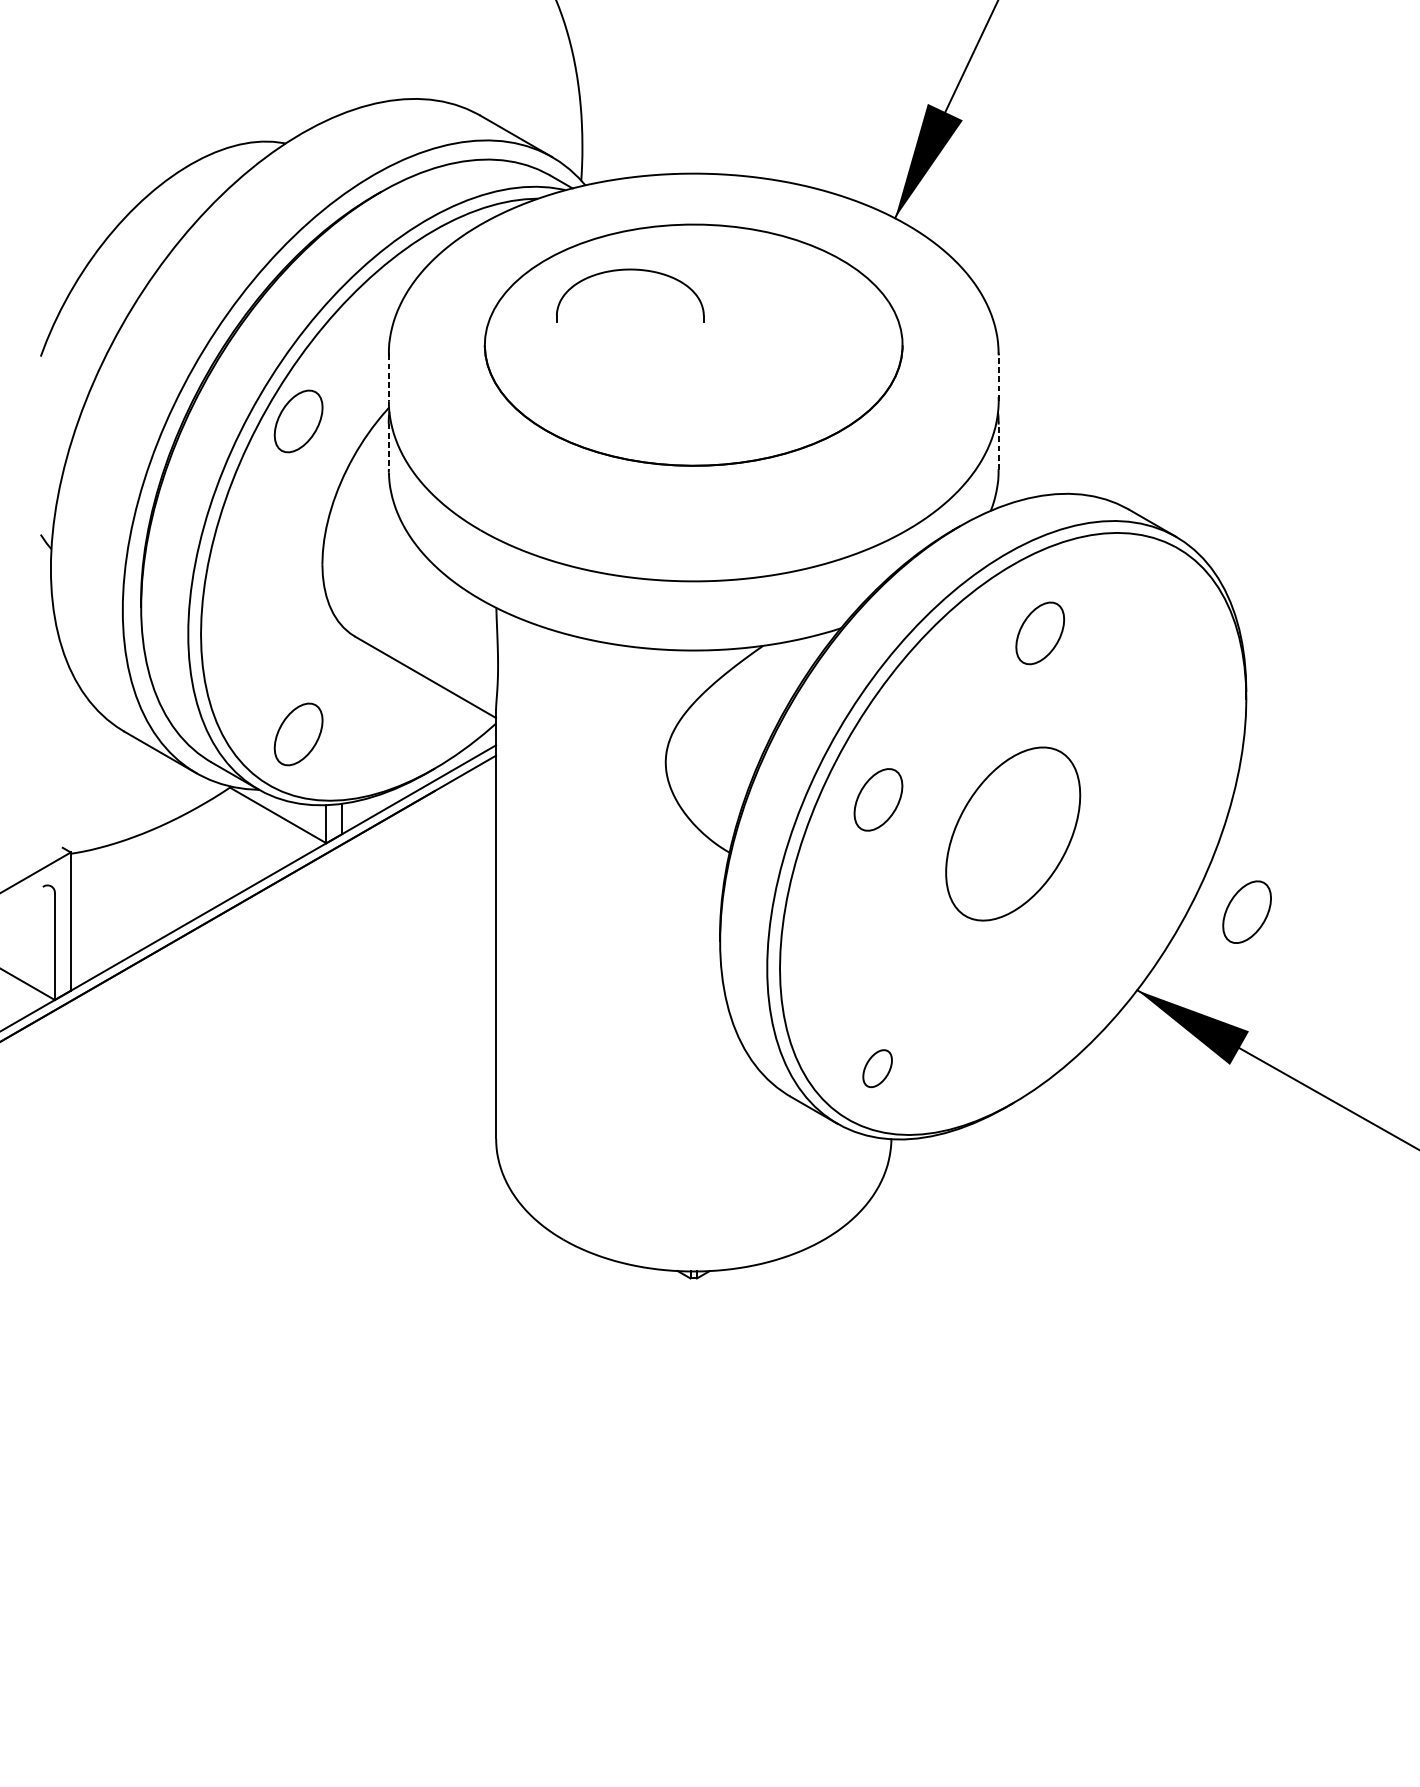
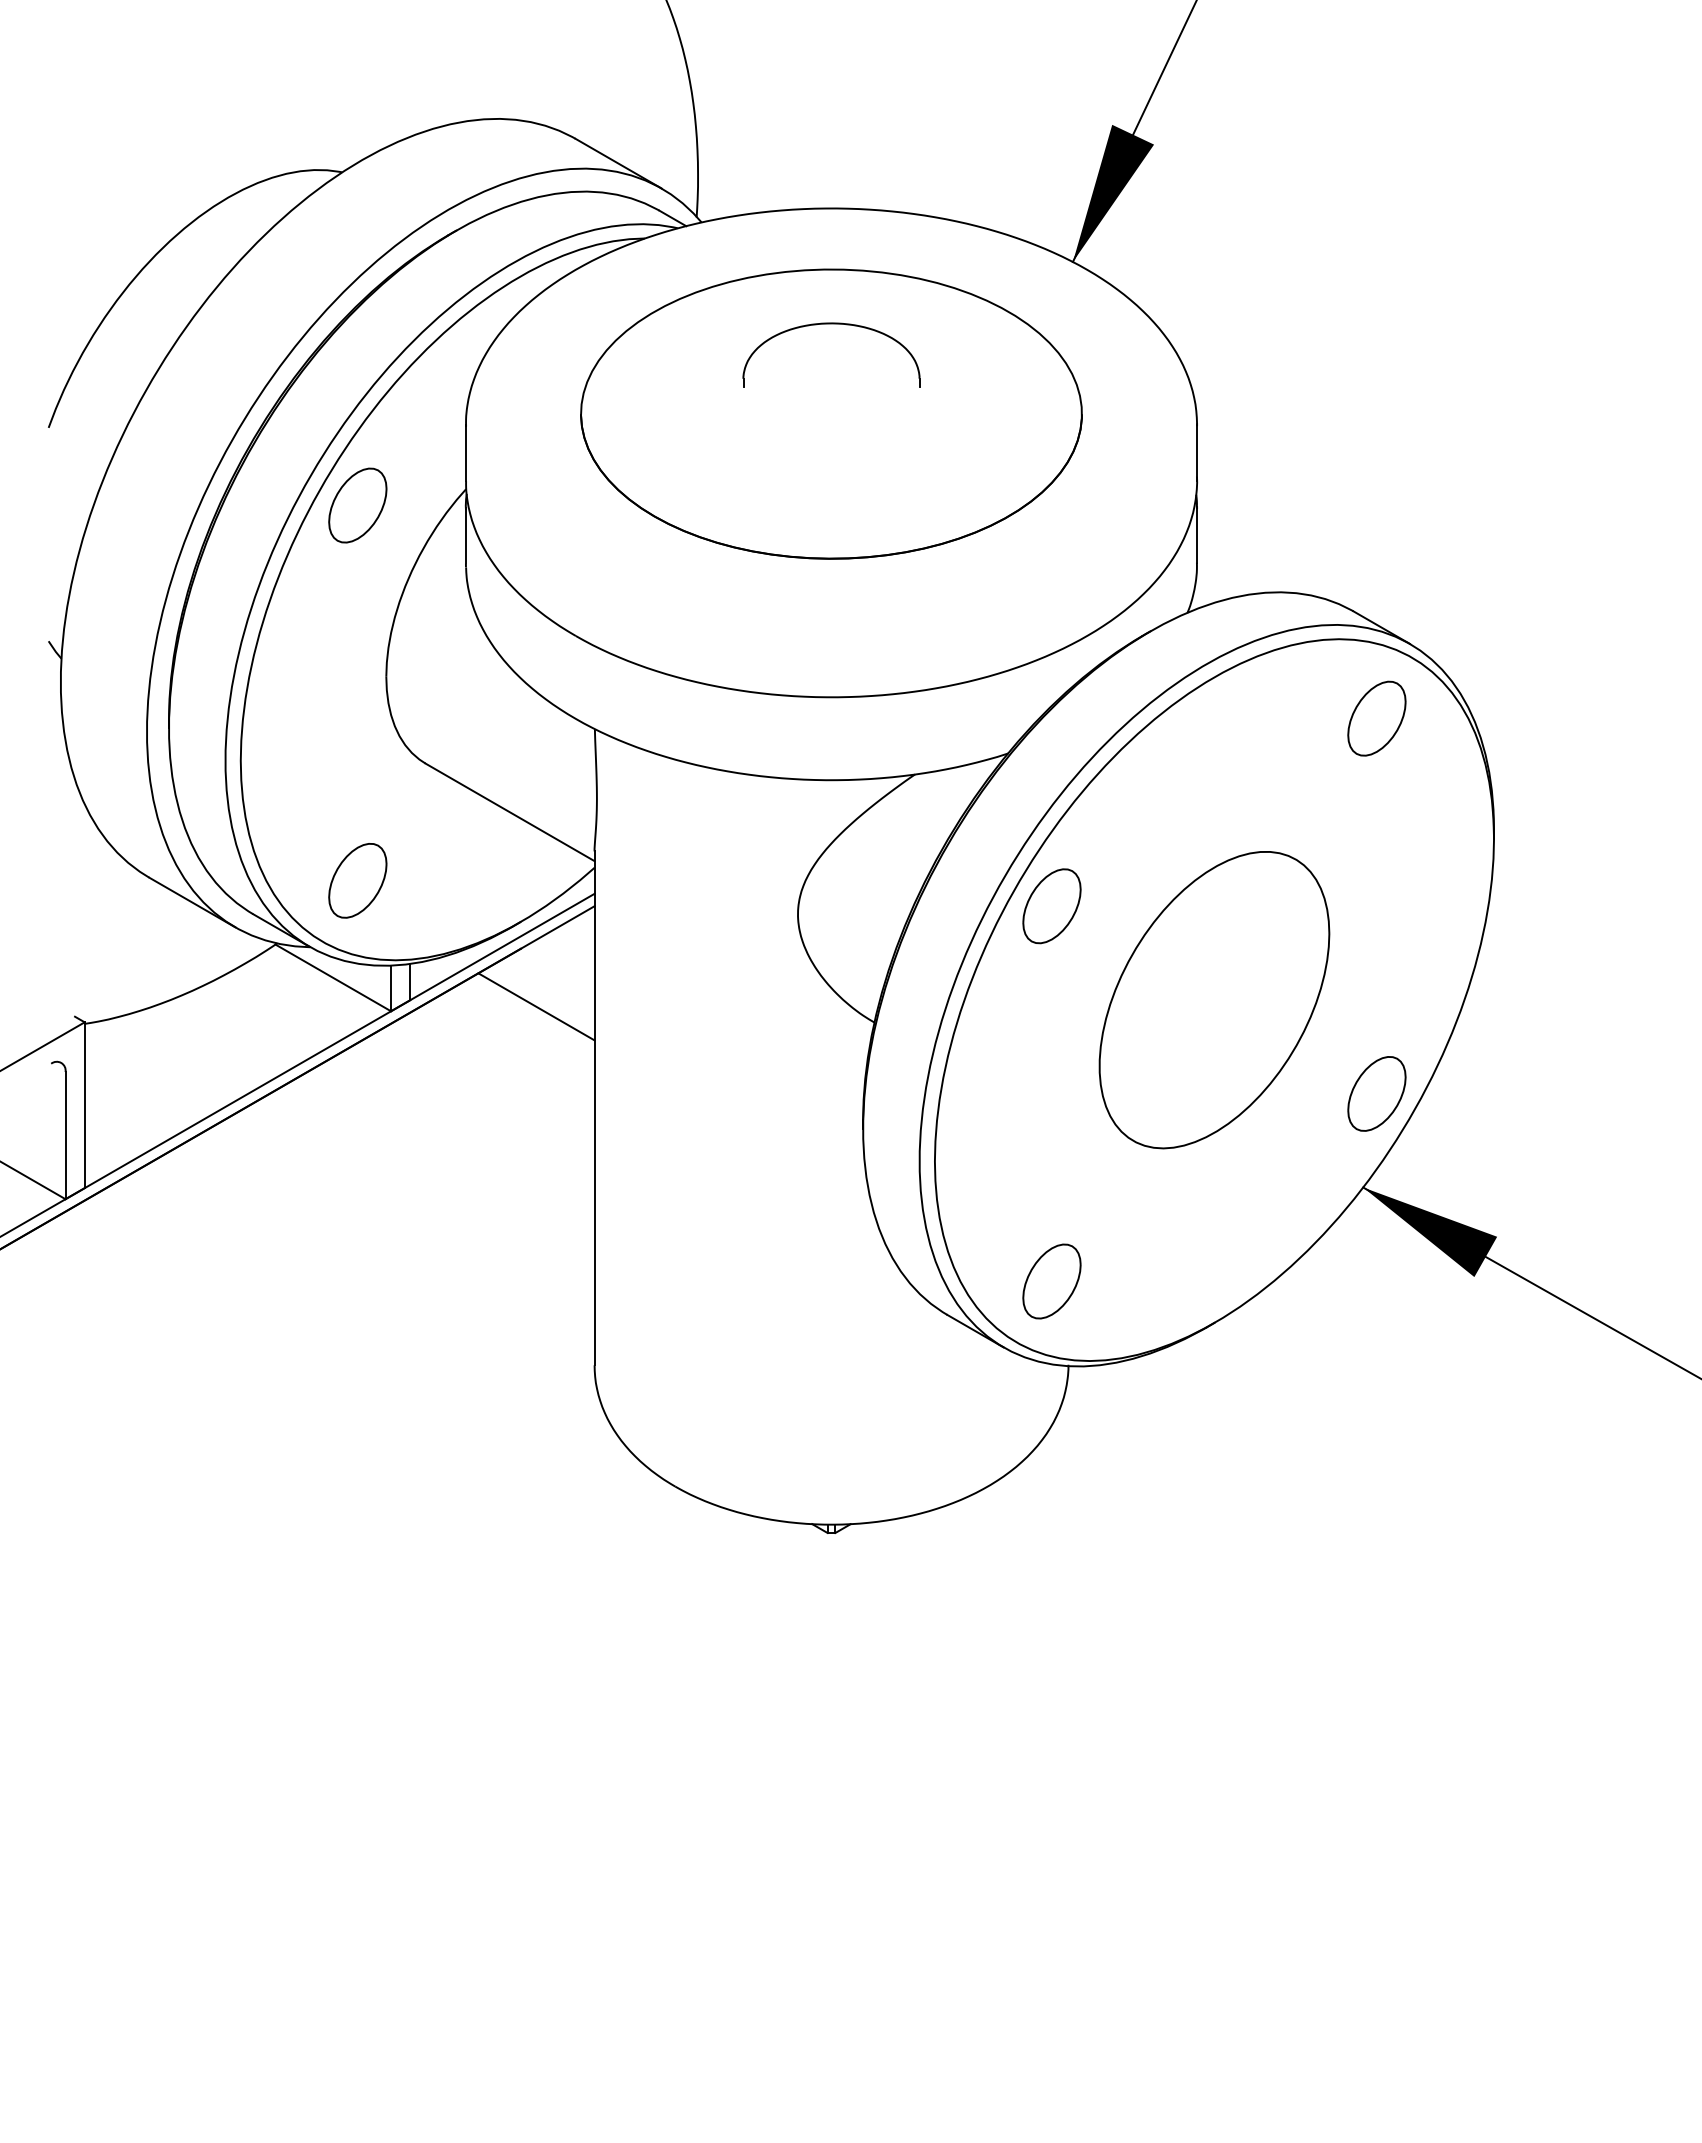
part: (630, 270) -> (831, 324), moved
line: (388, 377) -> (465, 452), dashed -> solid
line: (999, 377) -> (1197, 452), dashed -> solid
line: (388, 446) -> (465, 535), dashed -> solid
line: (999, 446) -> (1197, 535), dashed -> solid
part: (1039, 633) -> (1376, 718), moved
part: (878, 800) -> (1051, 906), moved
part: (1013, 834) -> (1214, 1000), size x1.43
line: (447, 839) -> (536, 1006), added
part: (1246, 911) -> (1376, 1093), moved
part: (877, 1068) -> (1051, 1281), size x1.67

